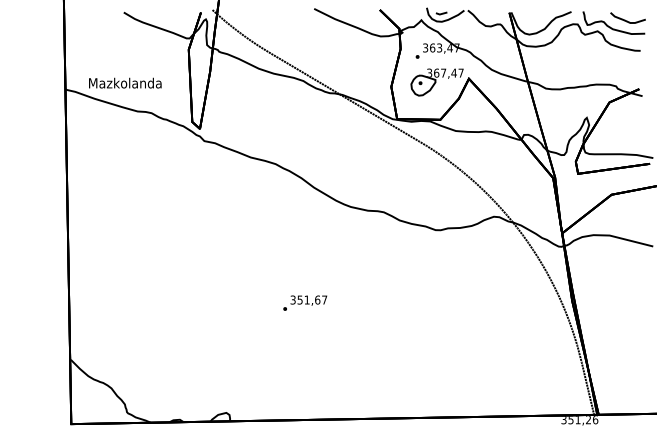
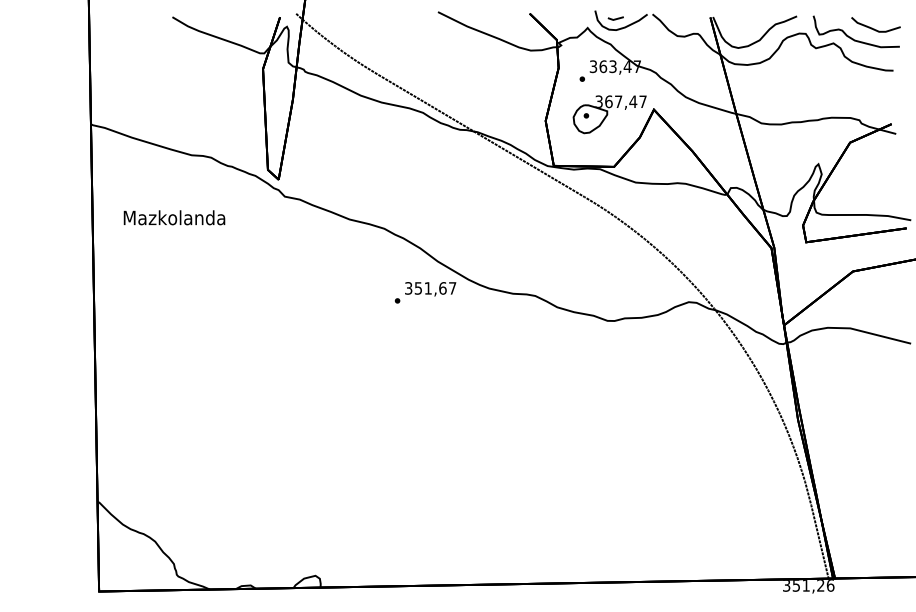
text: (125, 82) -> (174, 217), moved
text: (305, 302) -> (425, 292), moved

